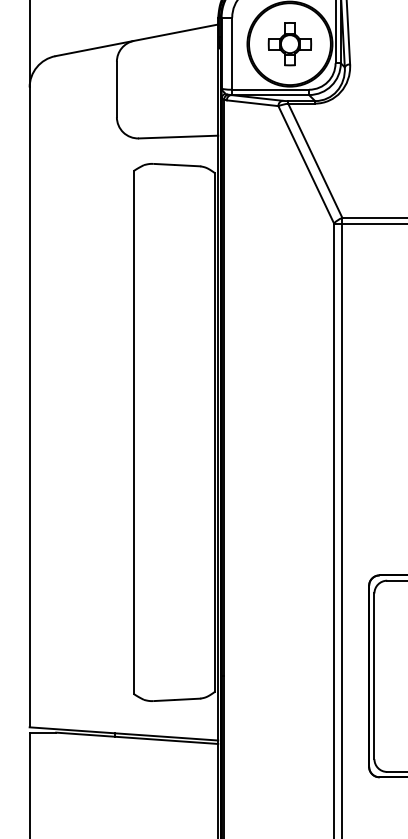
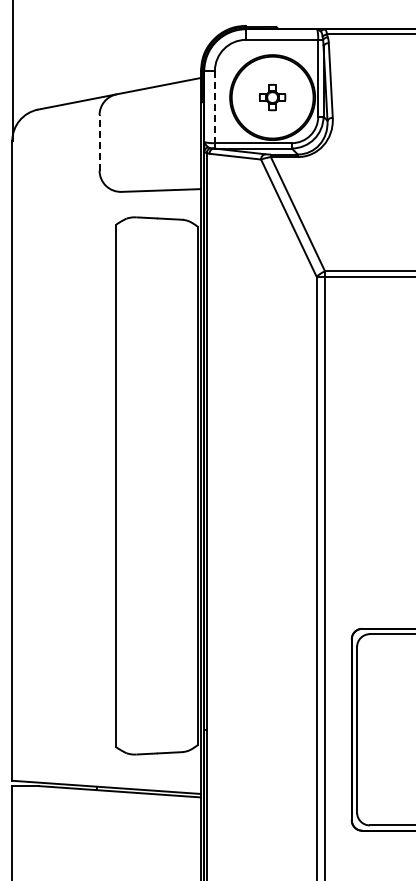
part: (289, 44) -> (272, 97), size x0.6
line: (231, 54) -> (214, 107), solid -> dashed
line: (116, 89) -> (99, 142), solid -> dashed

